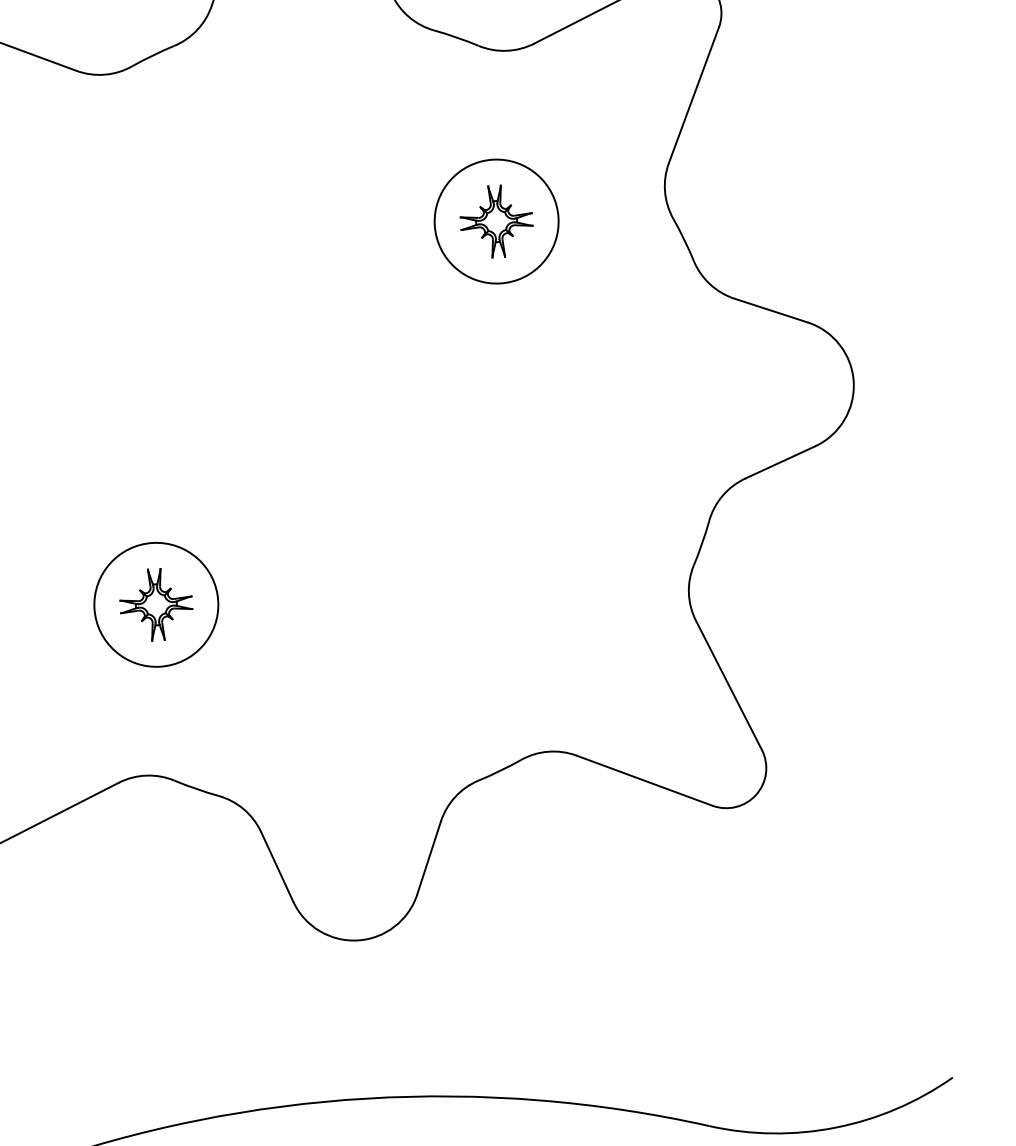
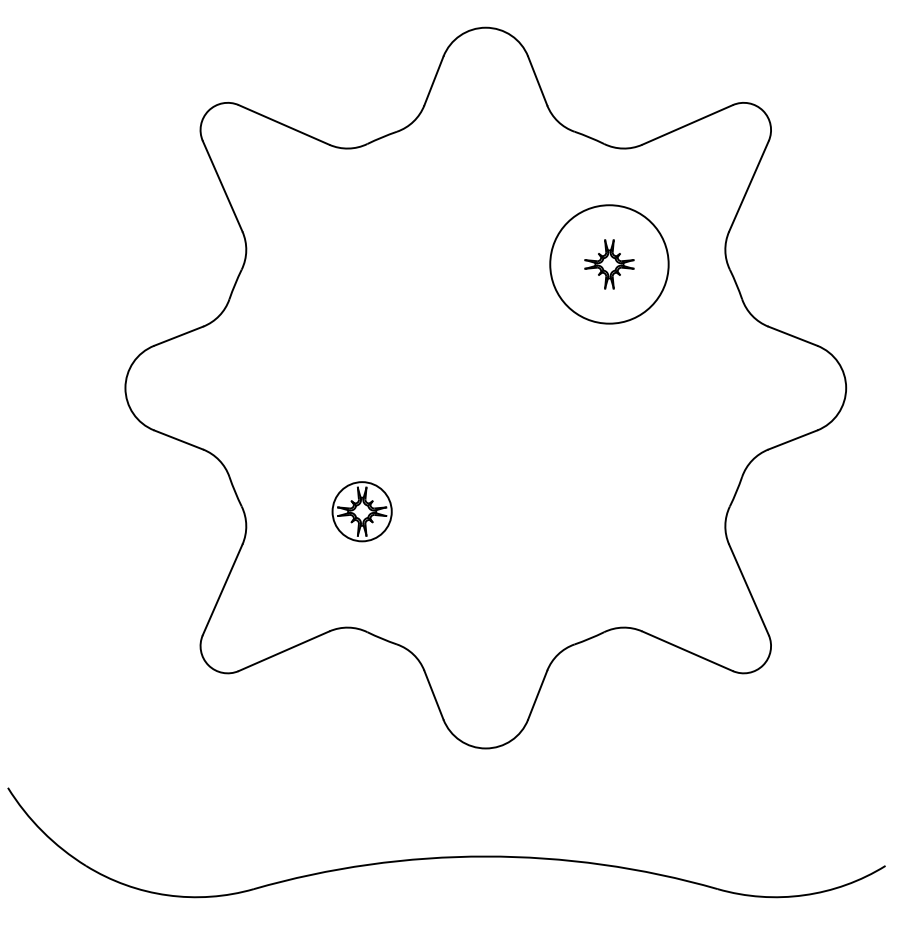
circle: (496, 221) -> (609, 264), size x1.4
circle: (155, 604) -> (361, 511), size x0.7

